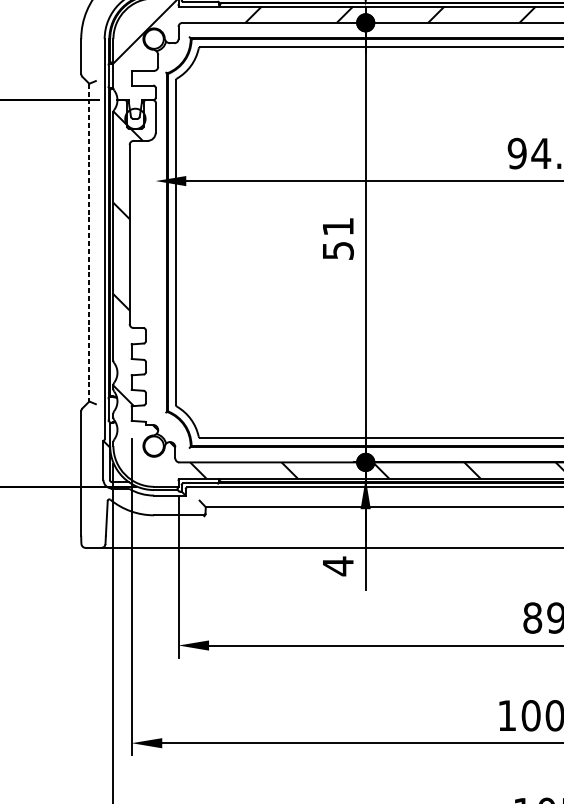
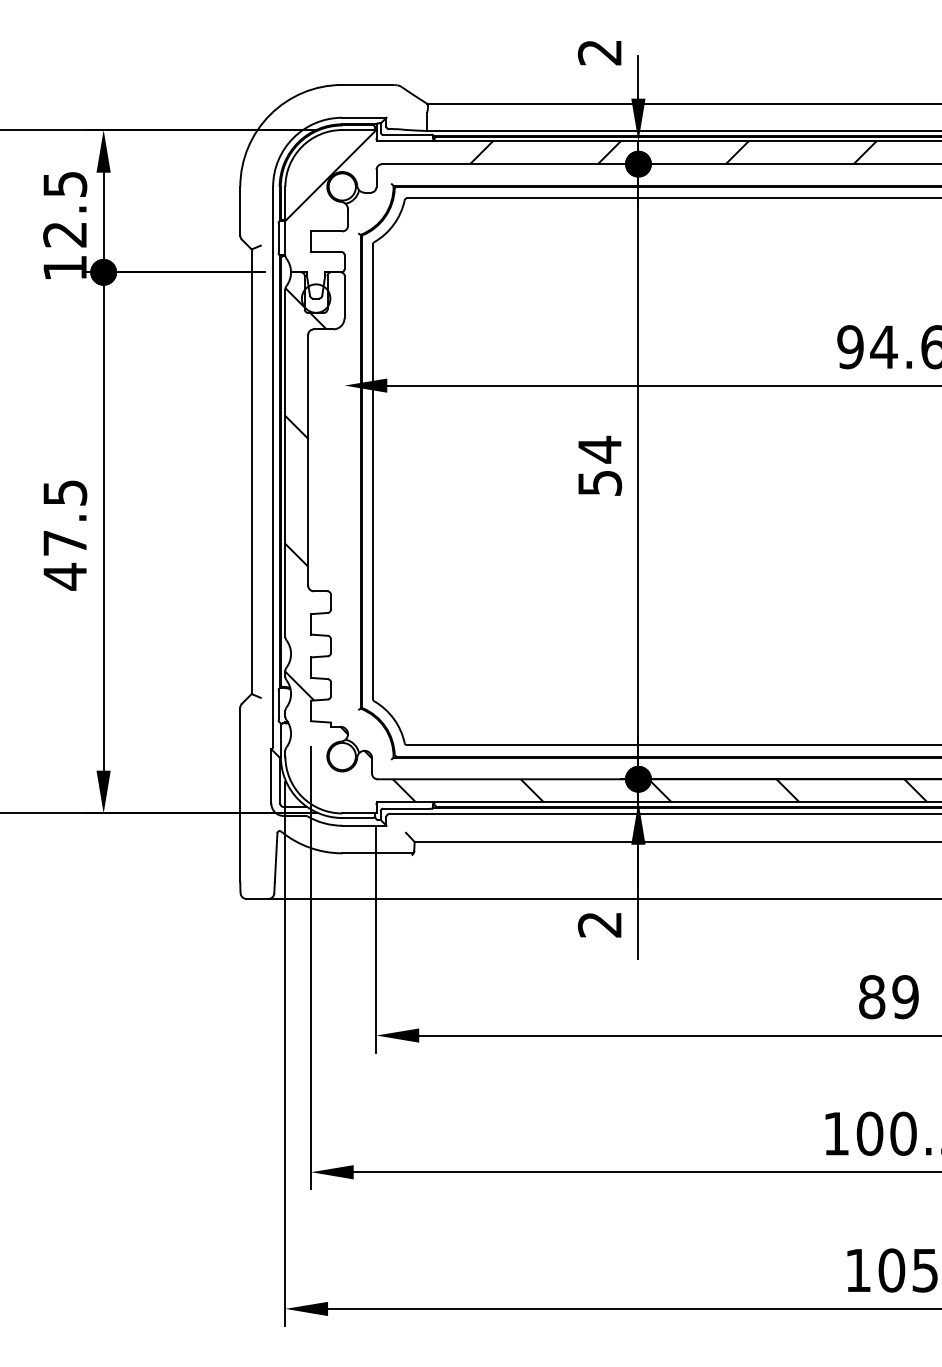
text: (337, 226) -> (599, 449), 51 -> 54
line: (89, 243) -> (251, 472), dashed -> solid
text: (337, 566) -> (599, 924), 4 -> 2

